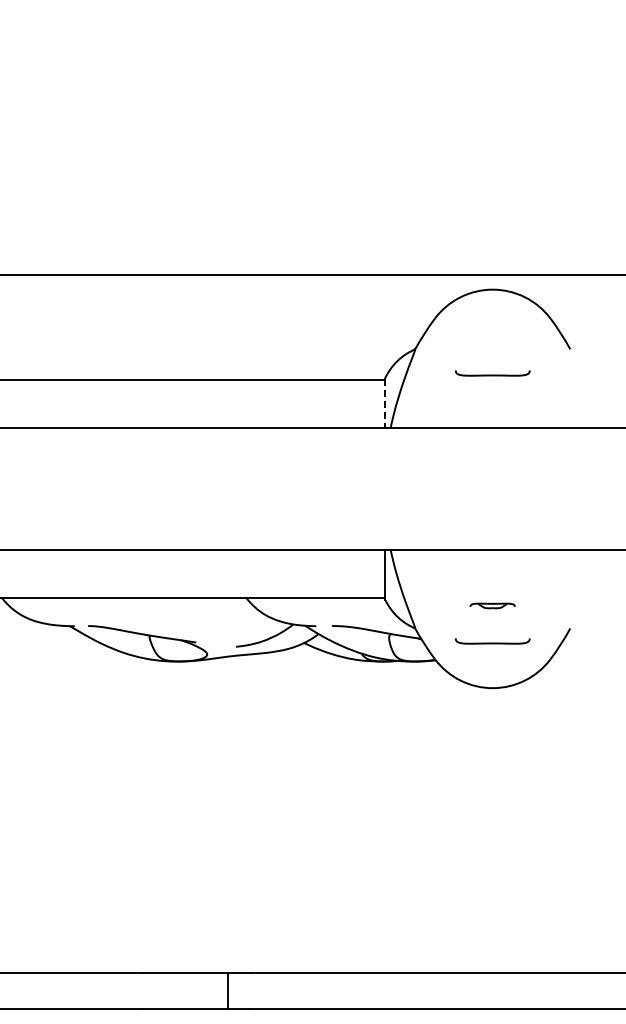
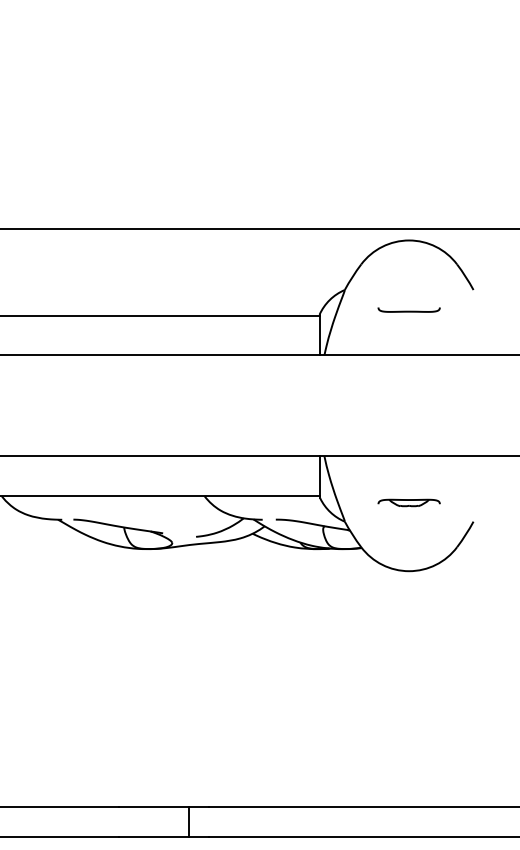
line: (384, 404) -> (319, 335), dashed -> solid
part: (492, 605) -> (408, 502), size x1.67
curve: (492, 642) -> (408, 533), removed

